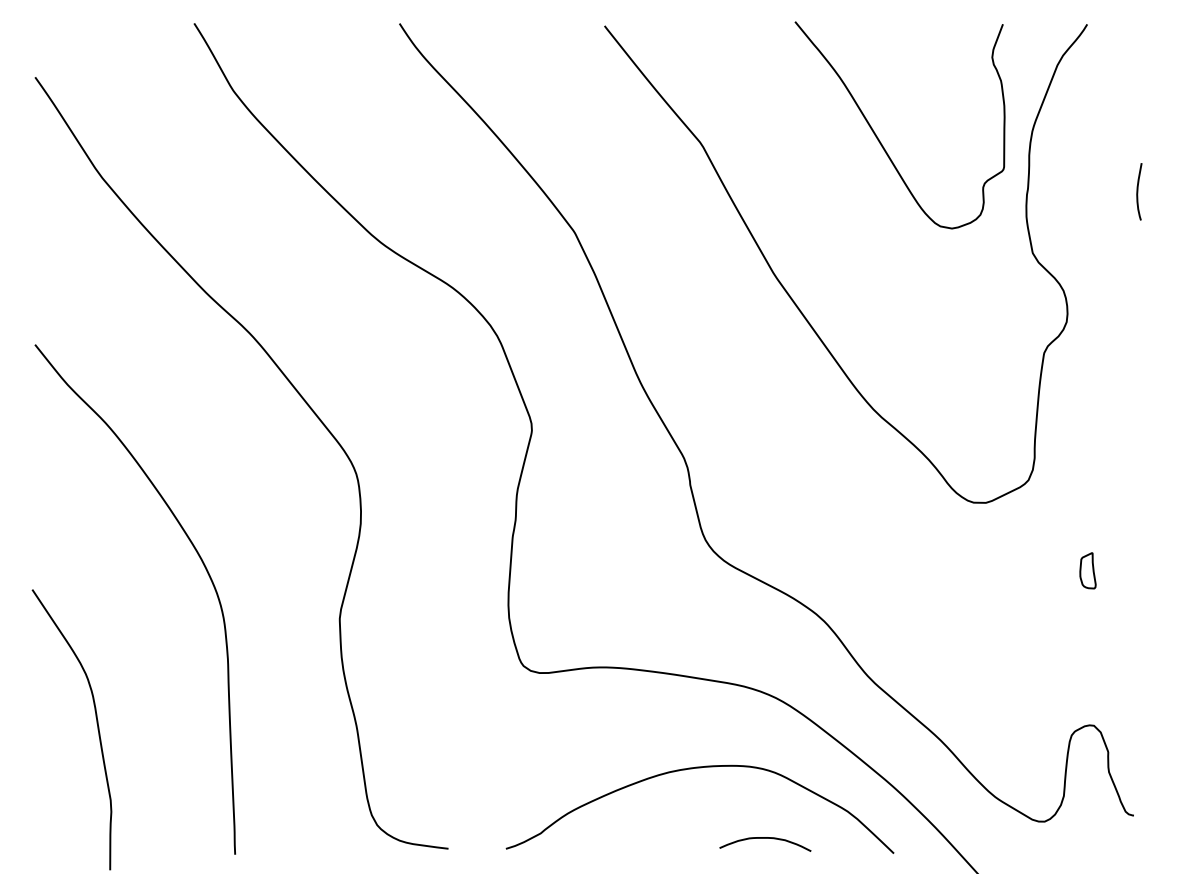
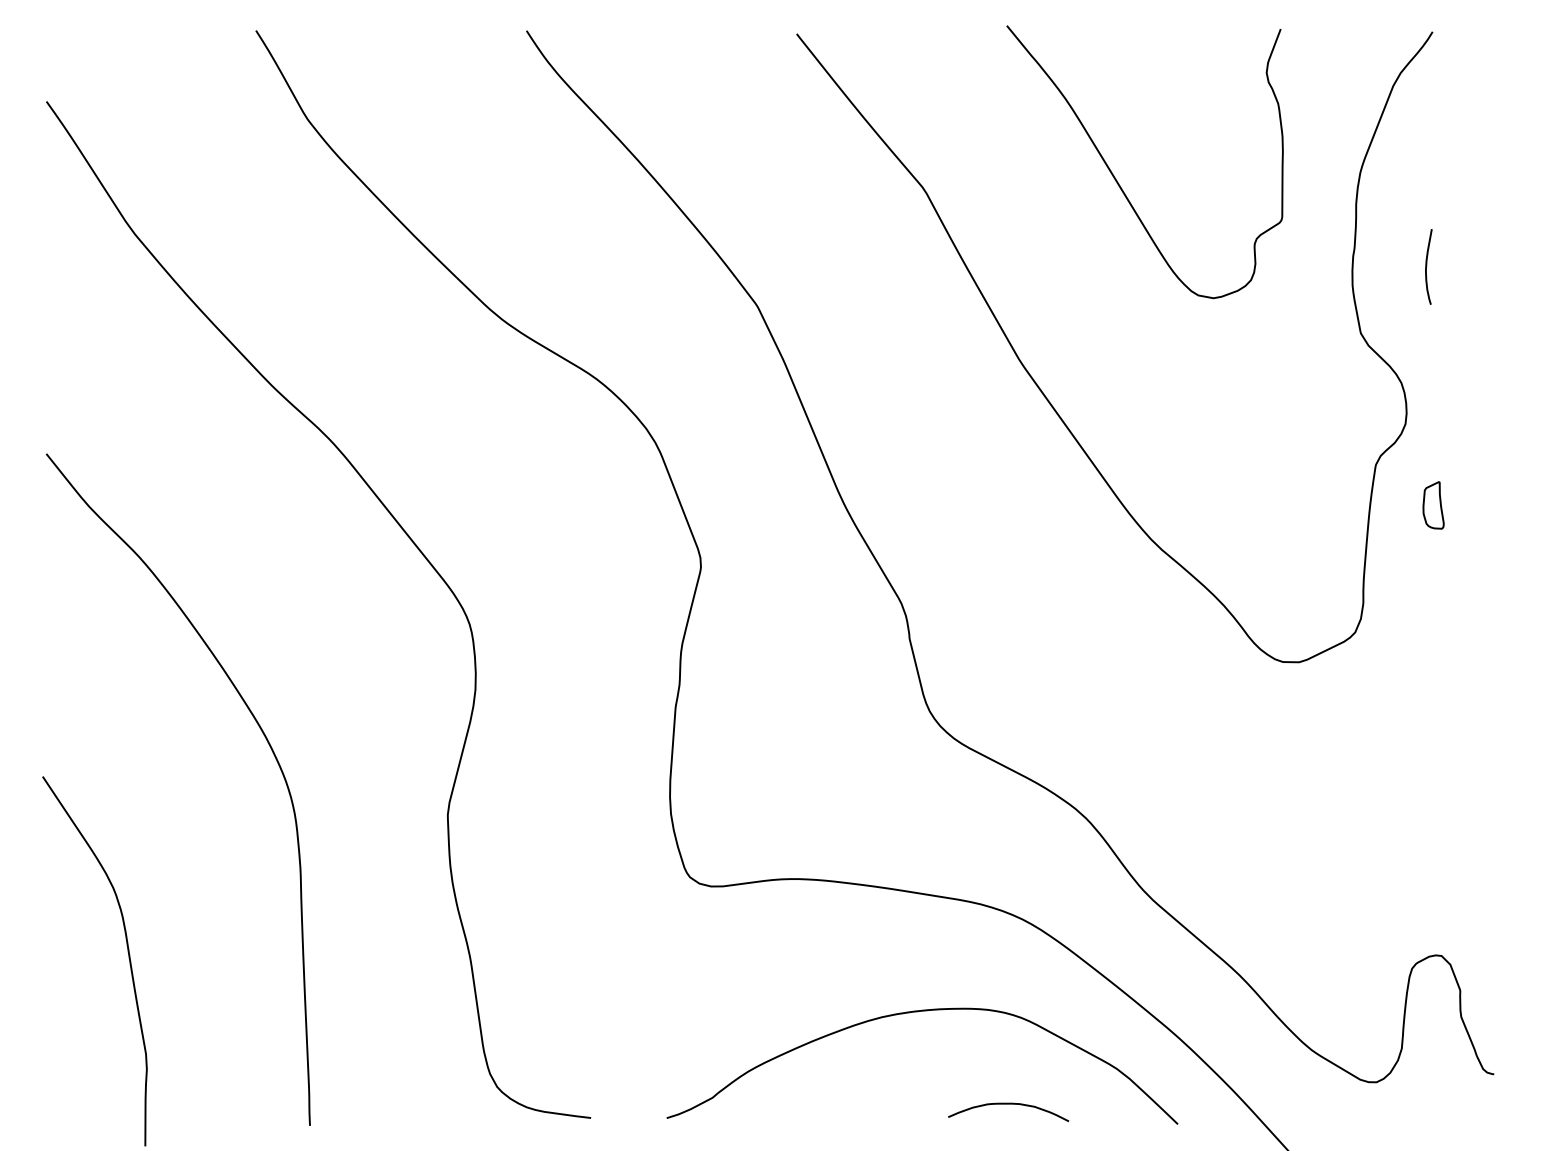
curve: (878, 137) -> (1116, 178), moved
curve: (1138, 191) -> (1427, 266), moved
part: (1087, 570) -> (1432, 505), moved

